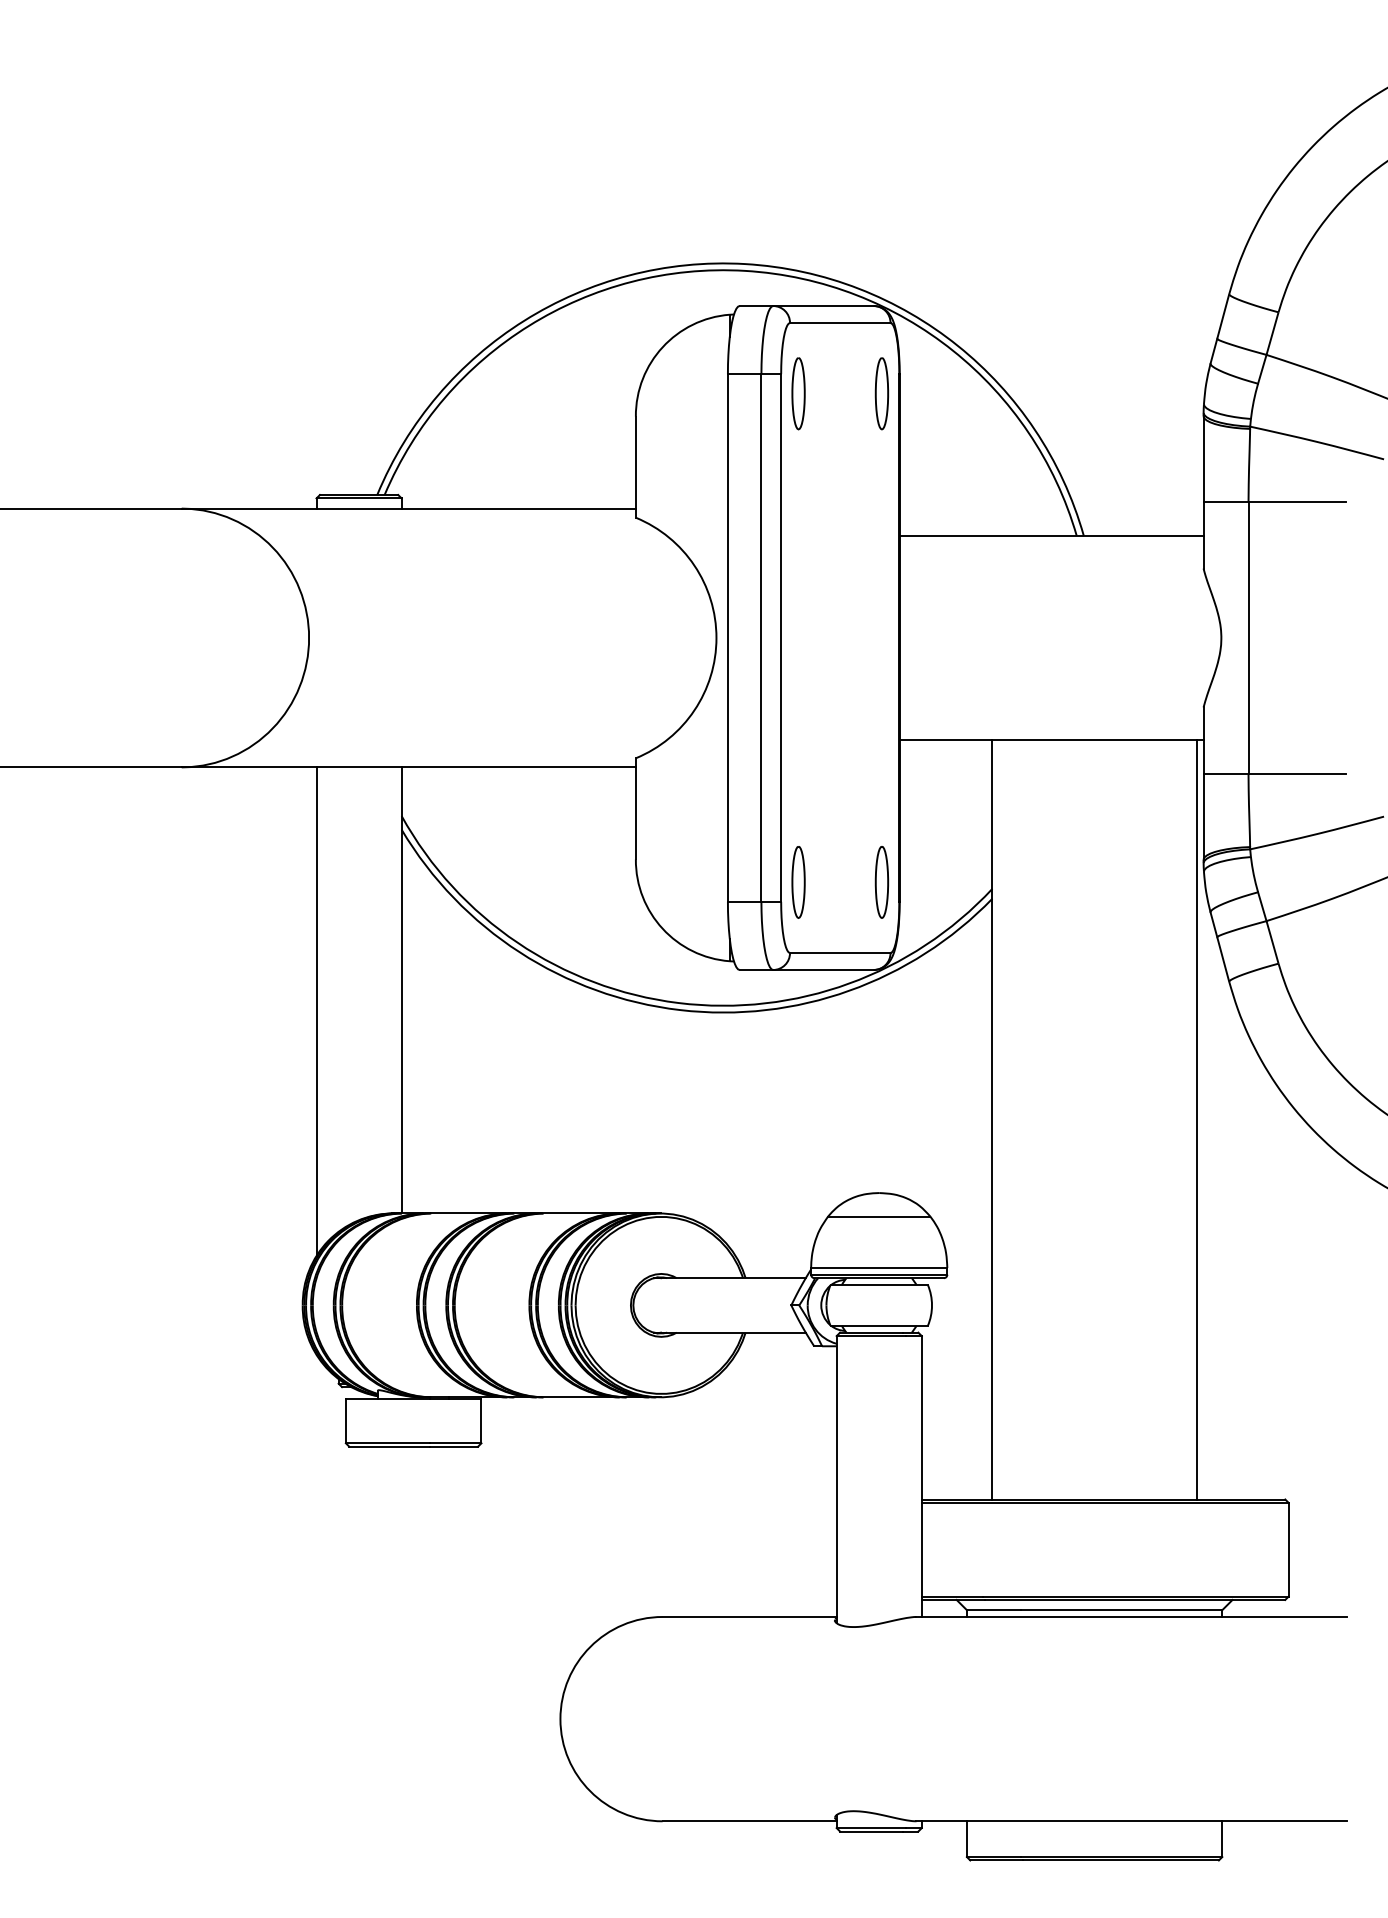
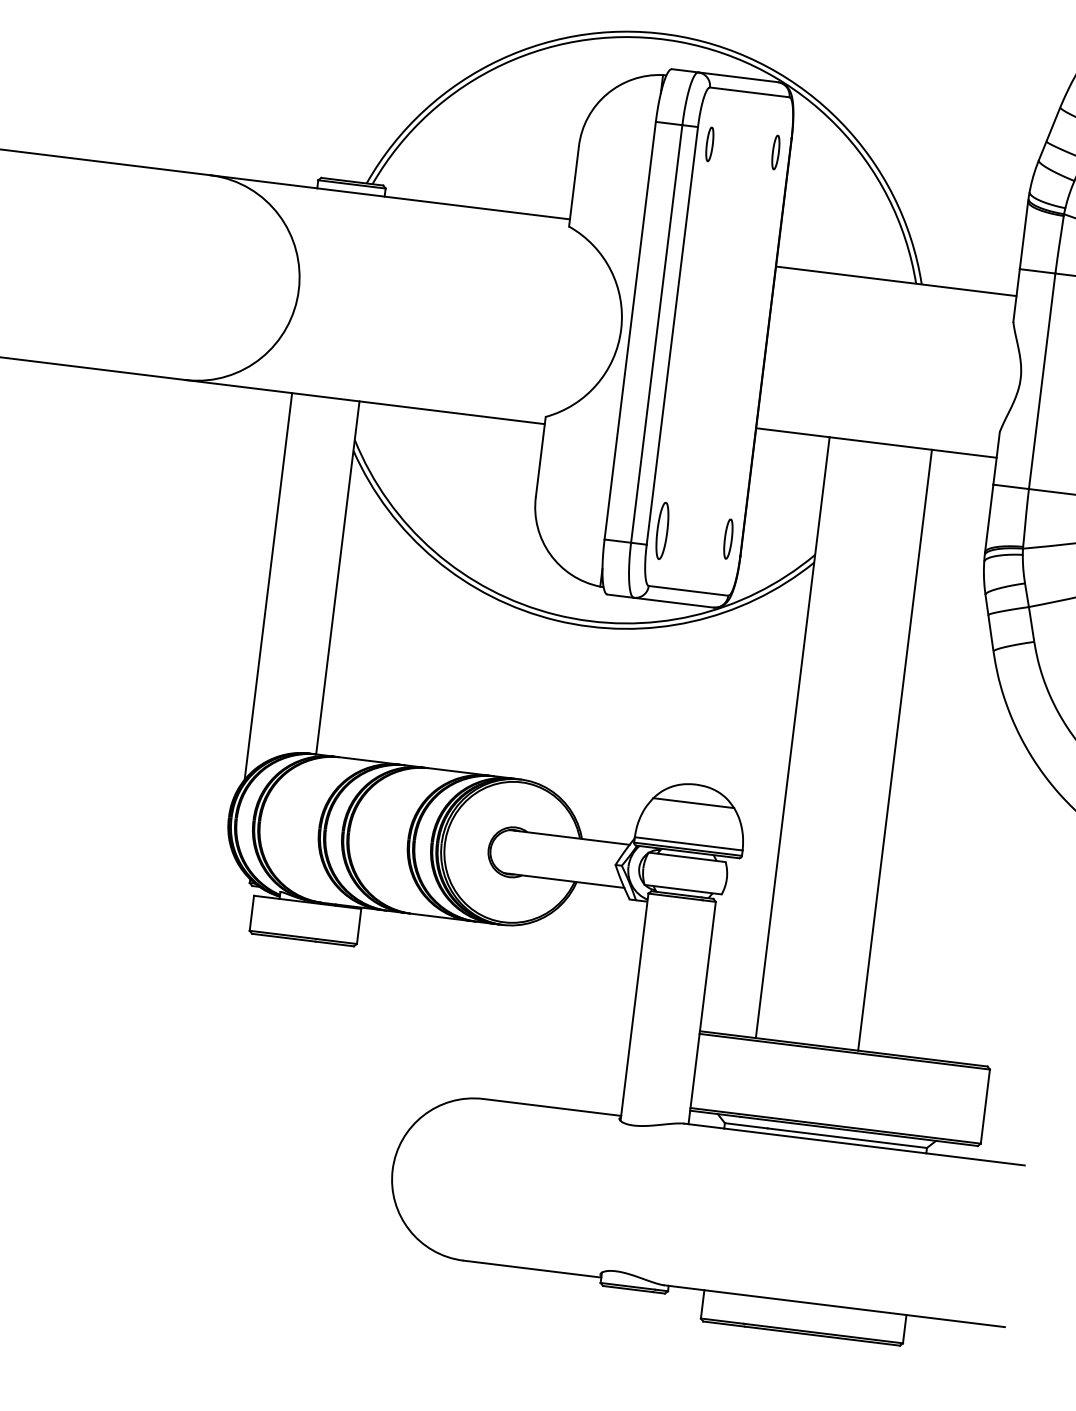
part: (798, 393) -> (709, 144), size x0.6
part: (881, 393) -> (775, 152), size x0.6
part: (881, 882) -> (728, 539), size x0.7
line: (1196, 1119) -> (894, 749), moved

